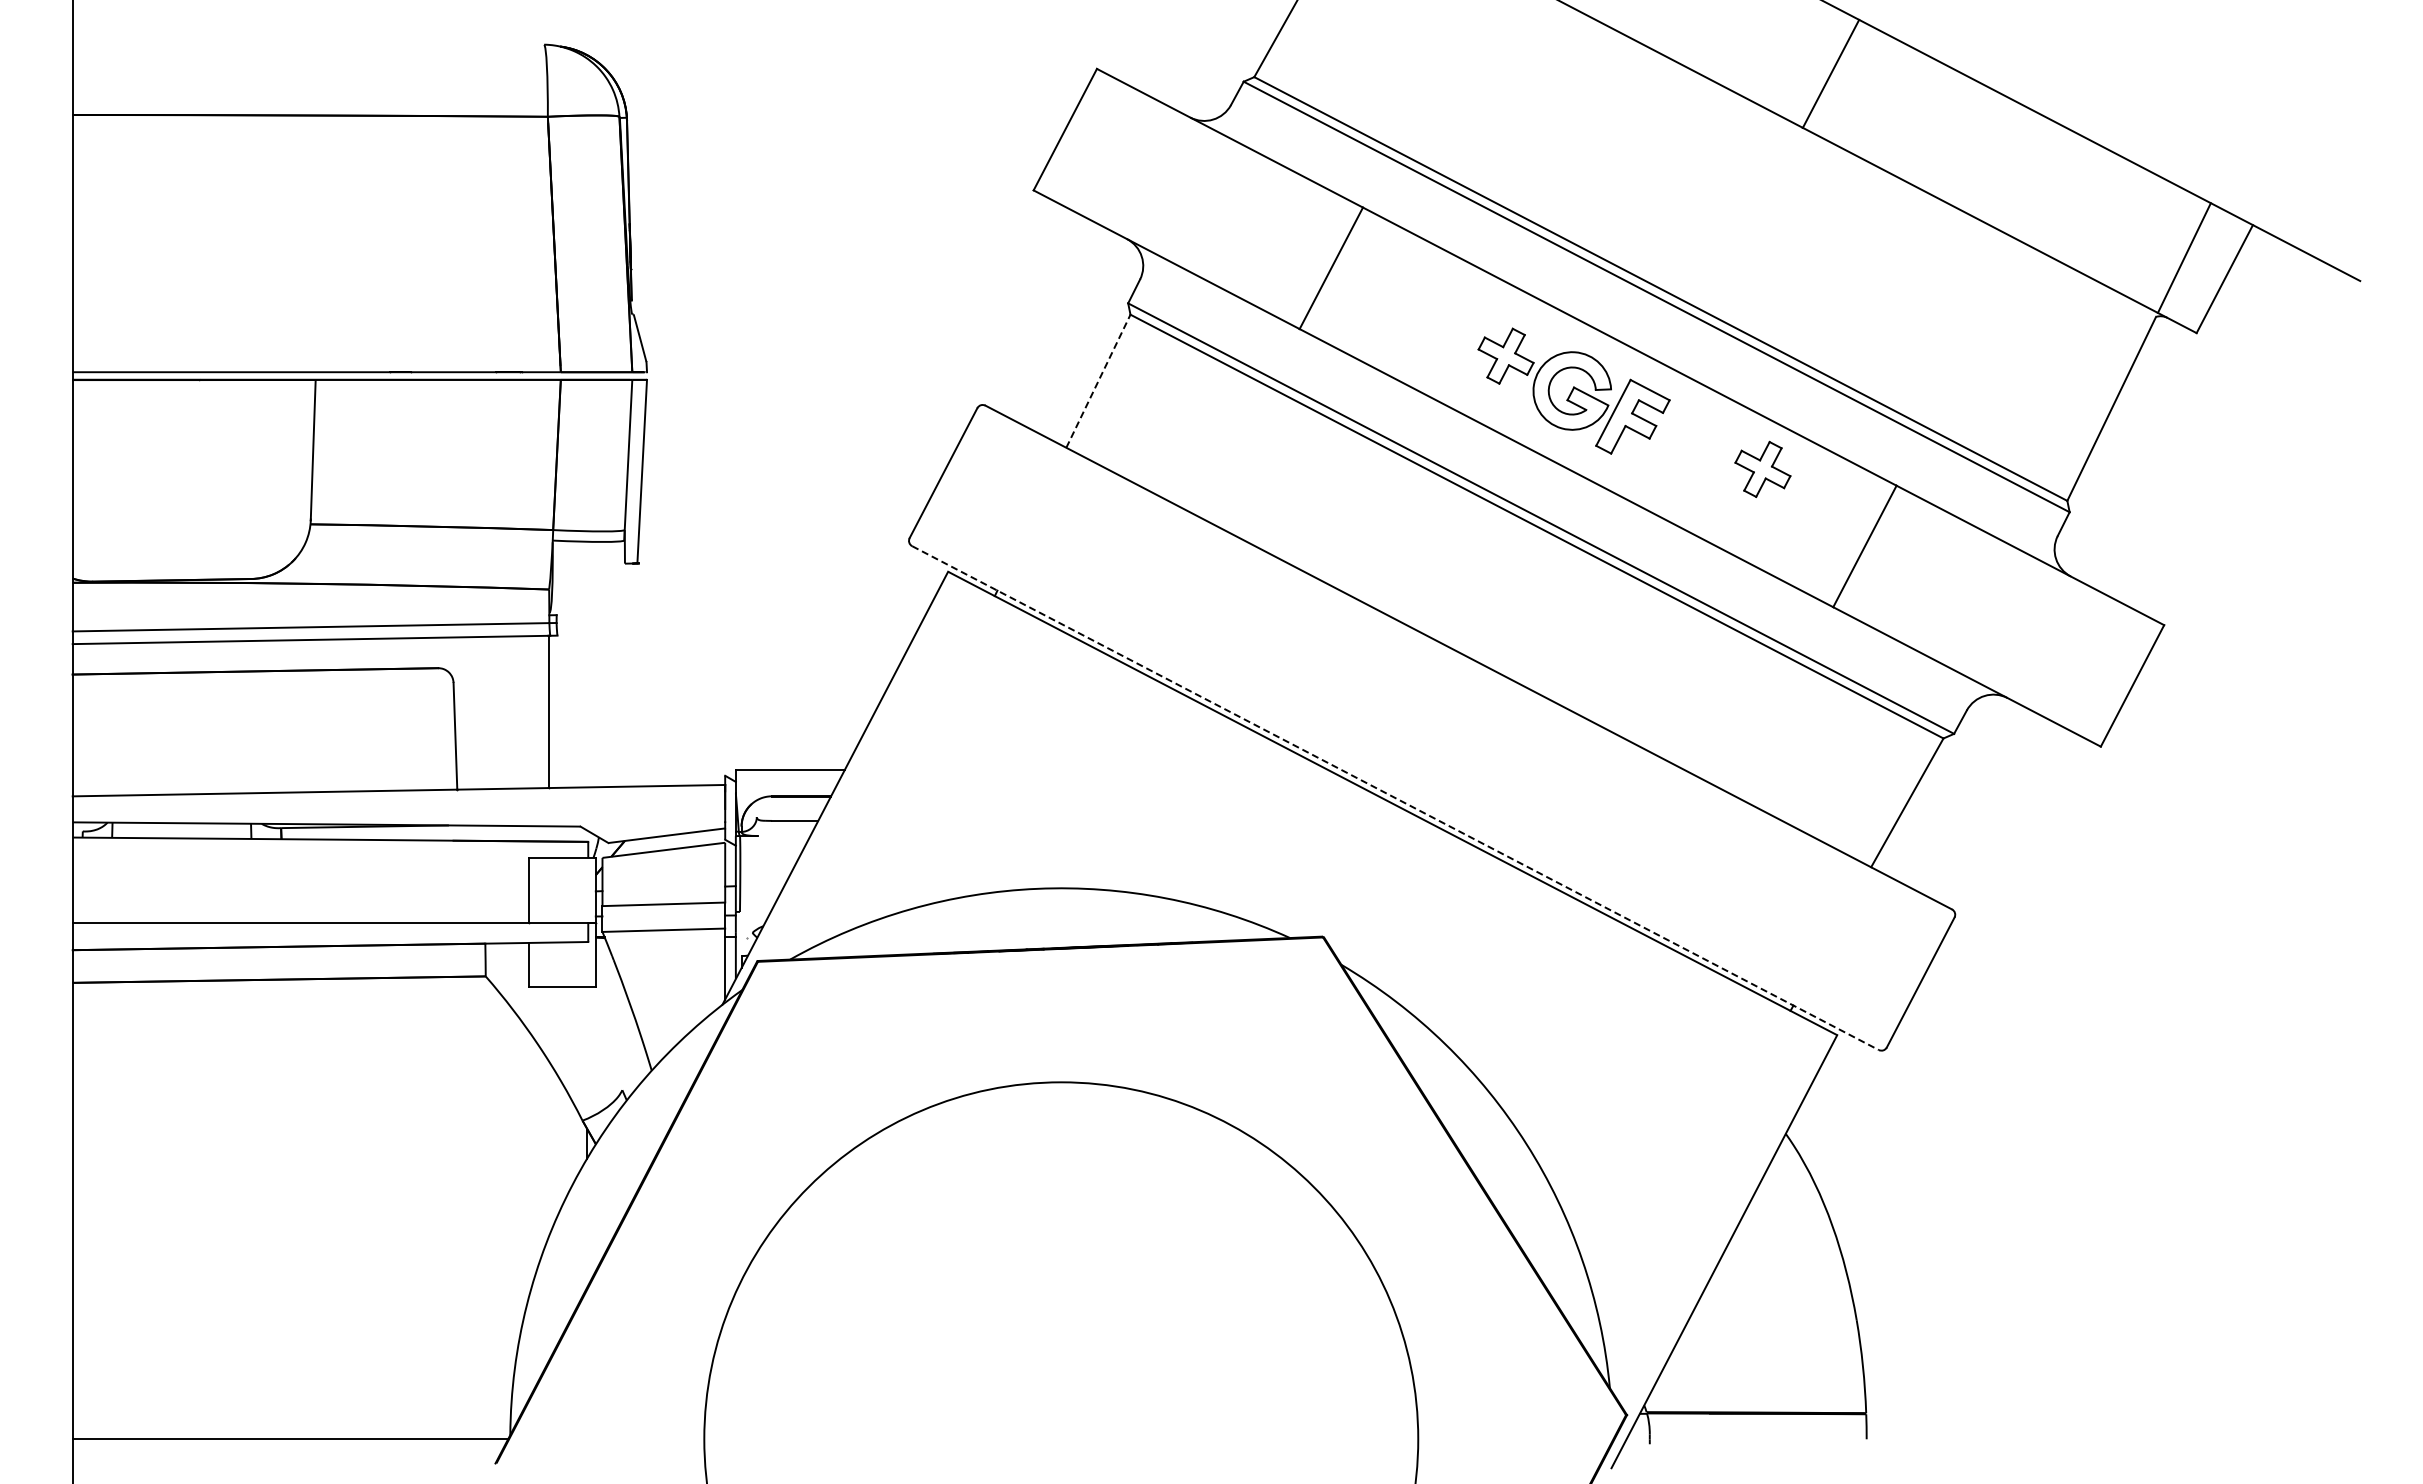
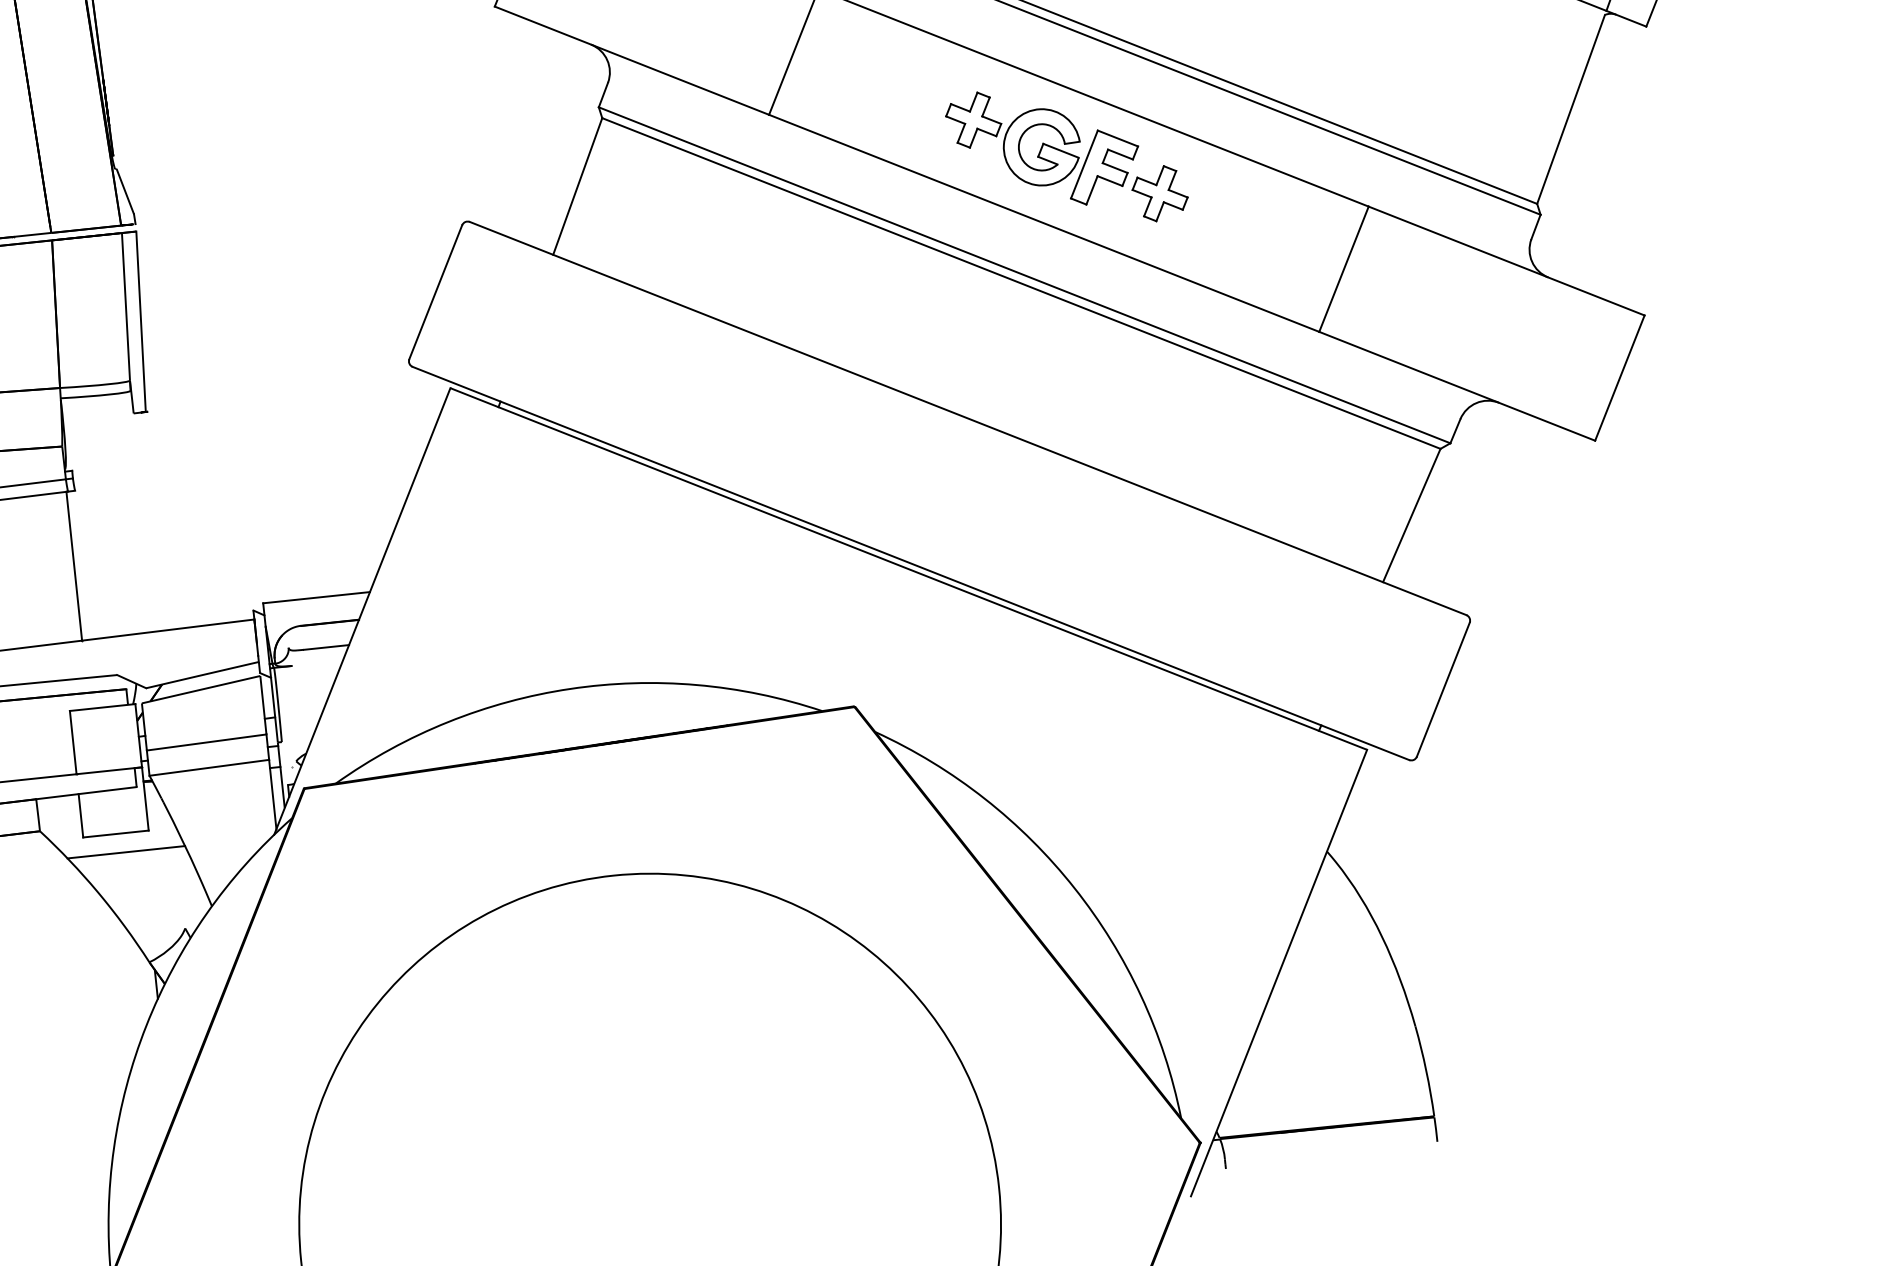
line: (1098, 381) -> (577, 186), dashed -> solid
part: (1762, 468) -> (1159, 192), moved
line: (1395, 798) -> (911, 563), dashed -> solid
line: (570, 1006) -> (125, 851), added

